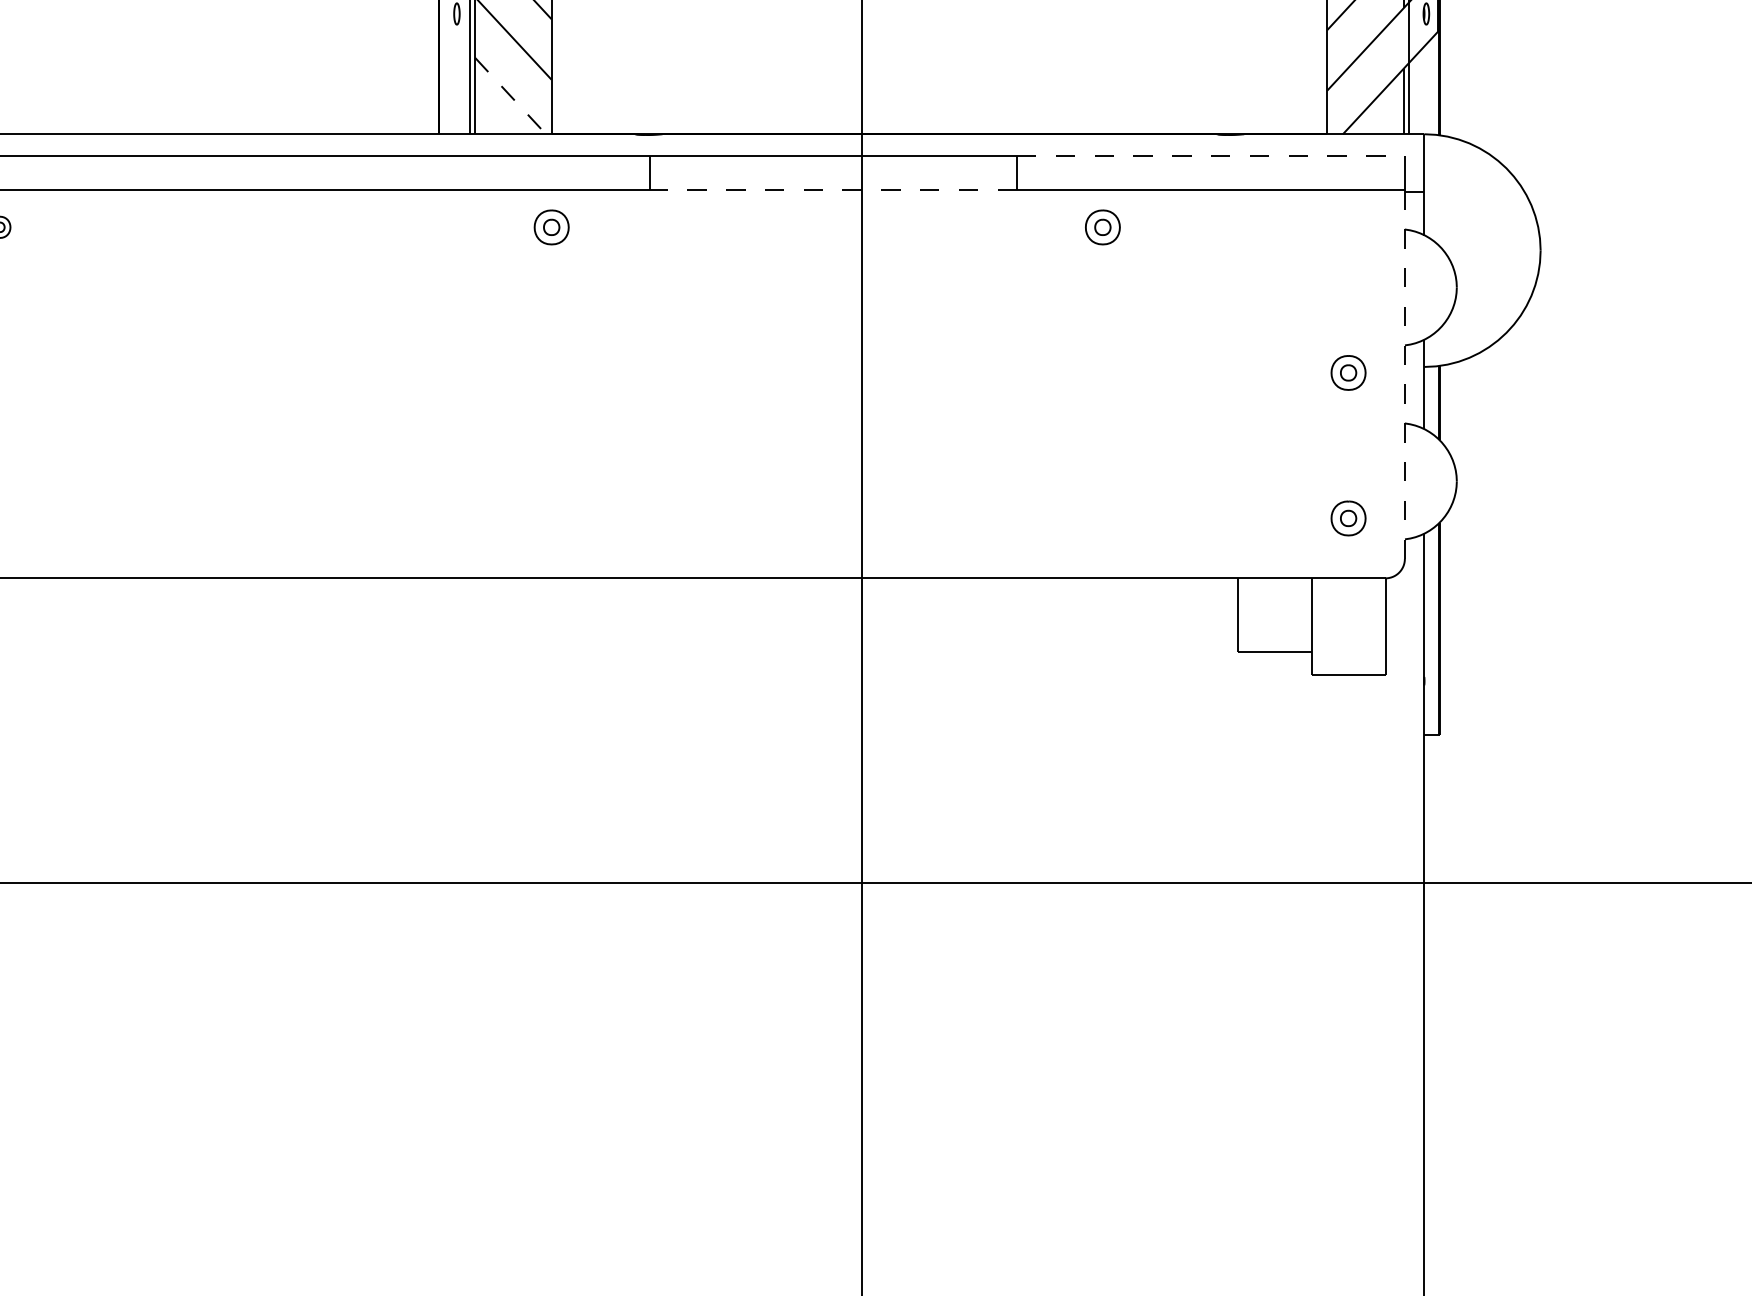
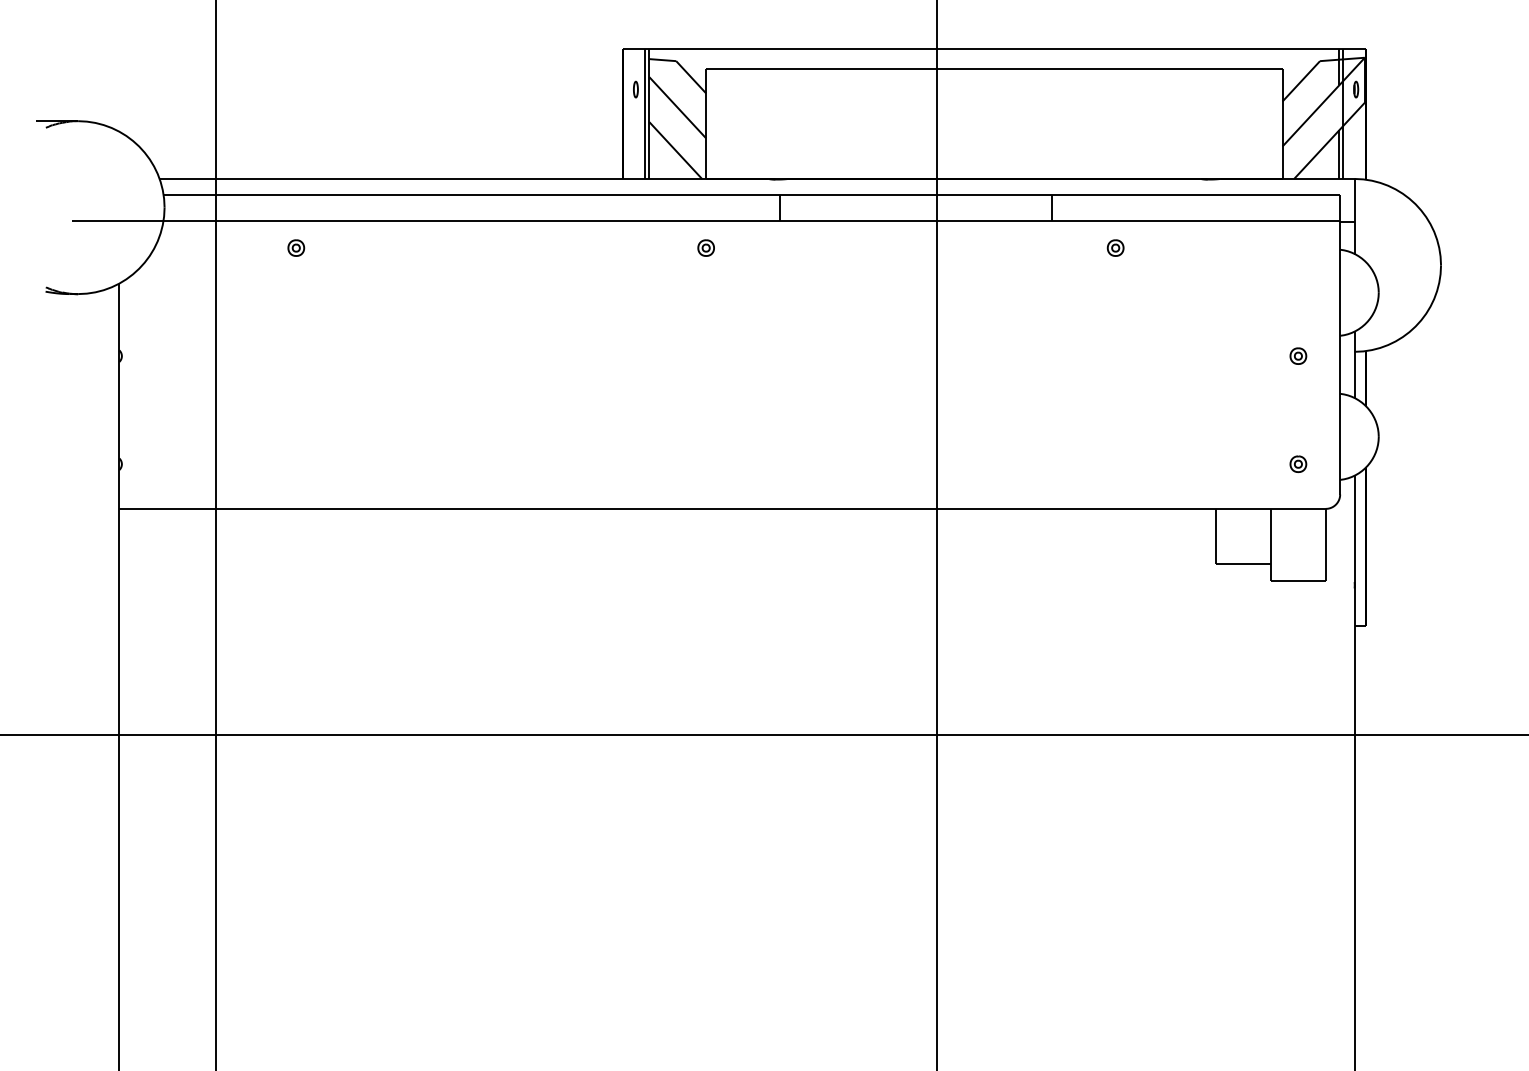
line: (510, 95) -> (675, 150), dashed -> solid
line: (1211, 155) -> (1196, 194), dashed -> solid
line: (833, 190) -> (915, 220), dashed -> solid
part: (550, 226) -> (705, 247), size x0.62
part: (1102, 226) -> (1115, 247), size x0.62
part: (1348, 371) -> (1298, 355), size x0.62
line: (1405, 374) -> (1340, 357), dashed -> solid
part: (1348, 517) -> (1298, 463), size x0.62

